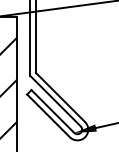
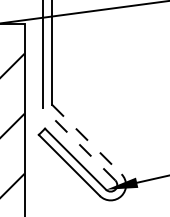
line: (61, 97) -> (87, 139), solid -> dashed
line: (54, 100) -> (78, 143), solid -> dashed

